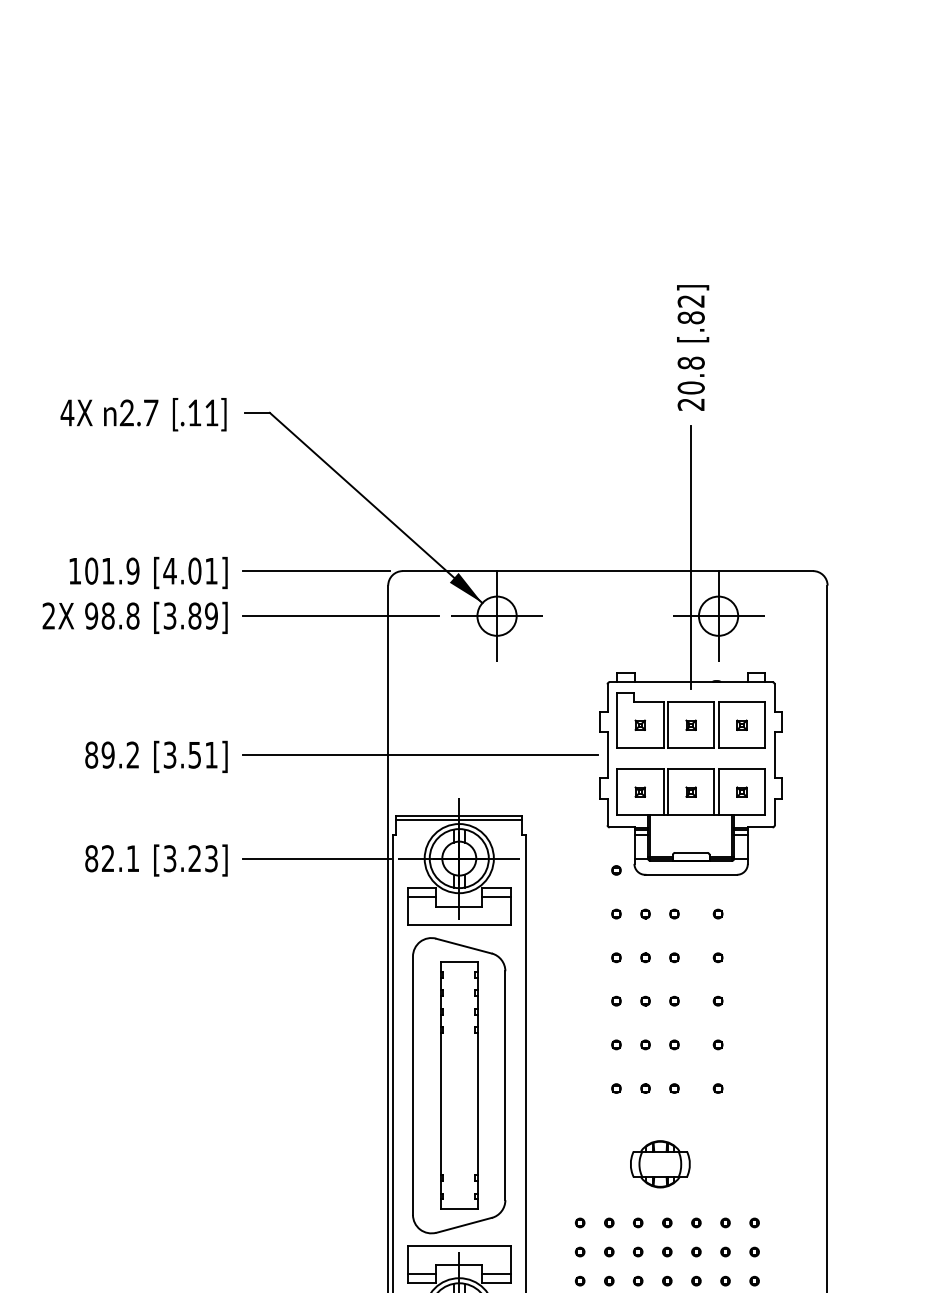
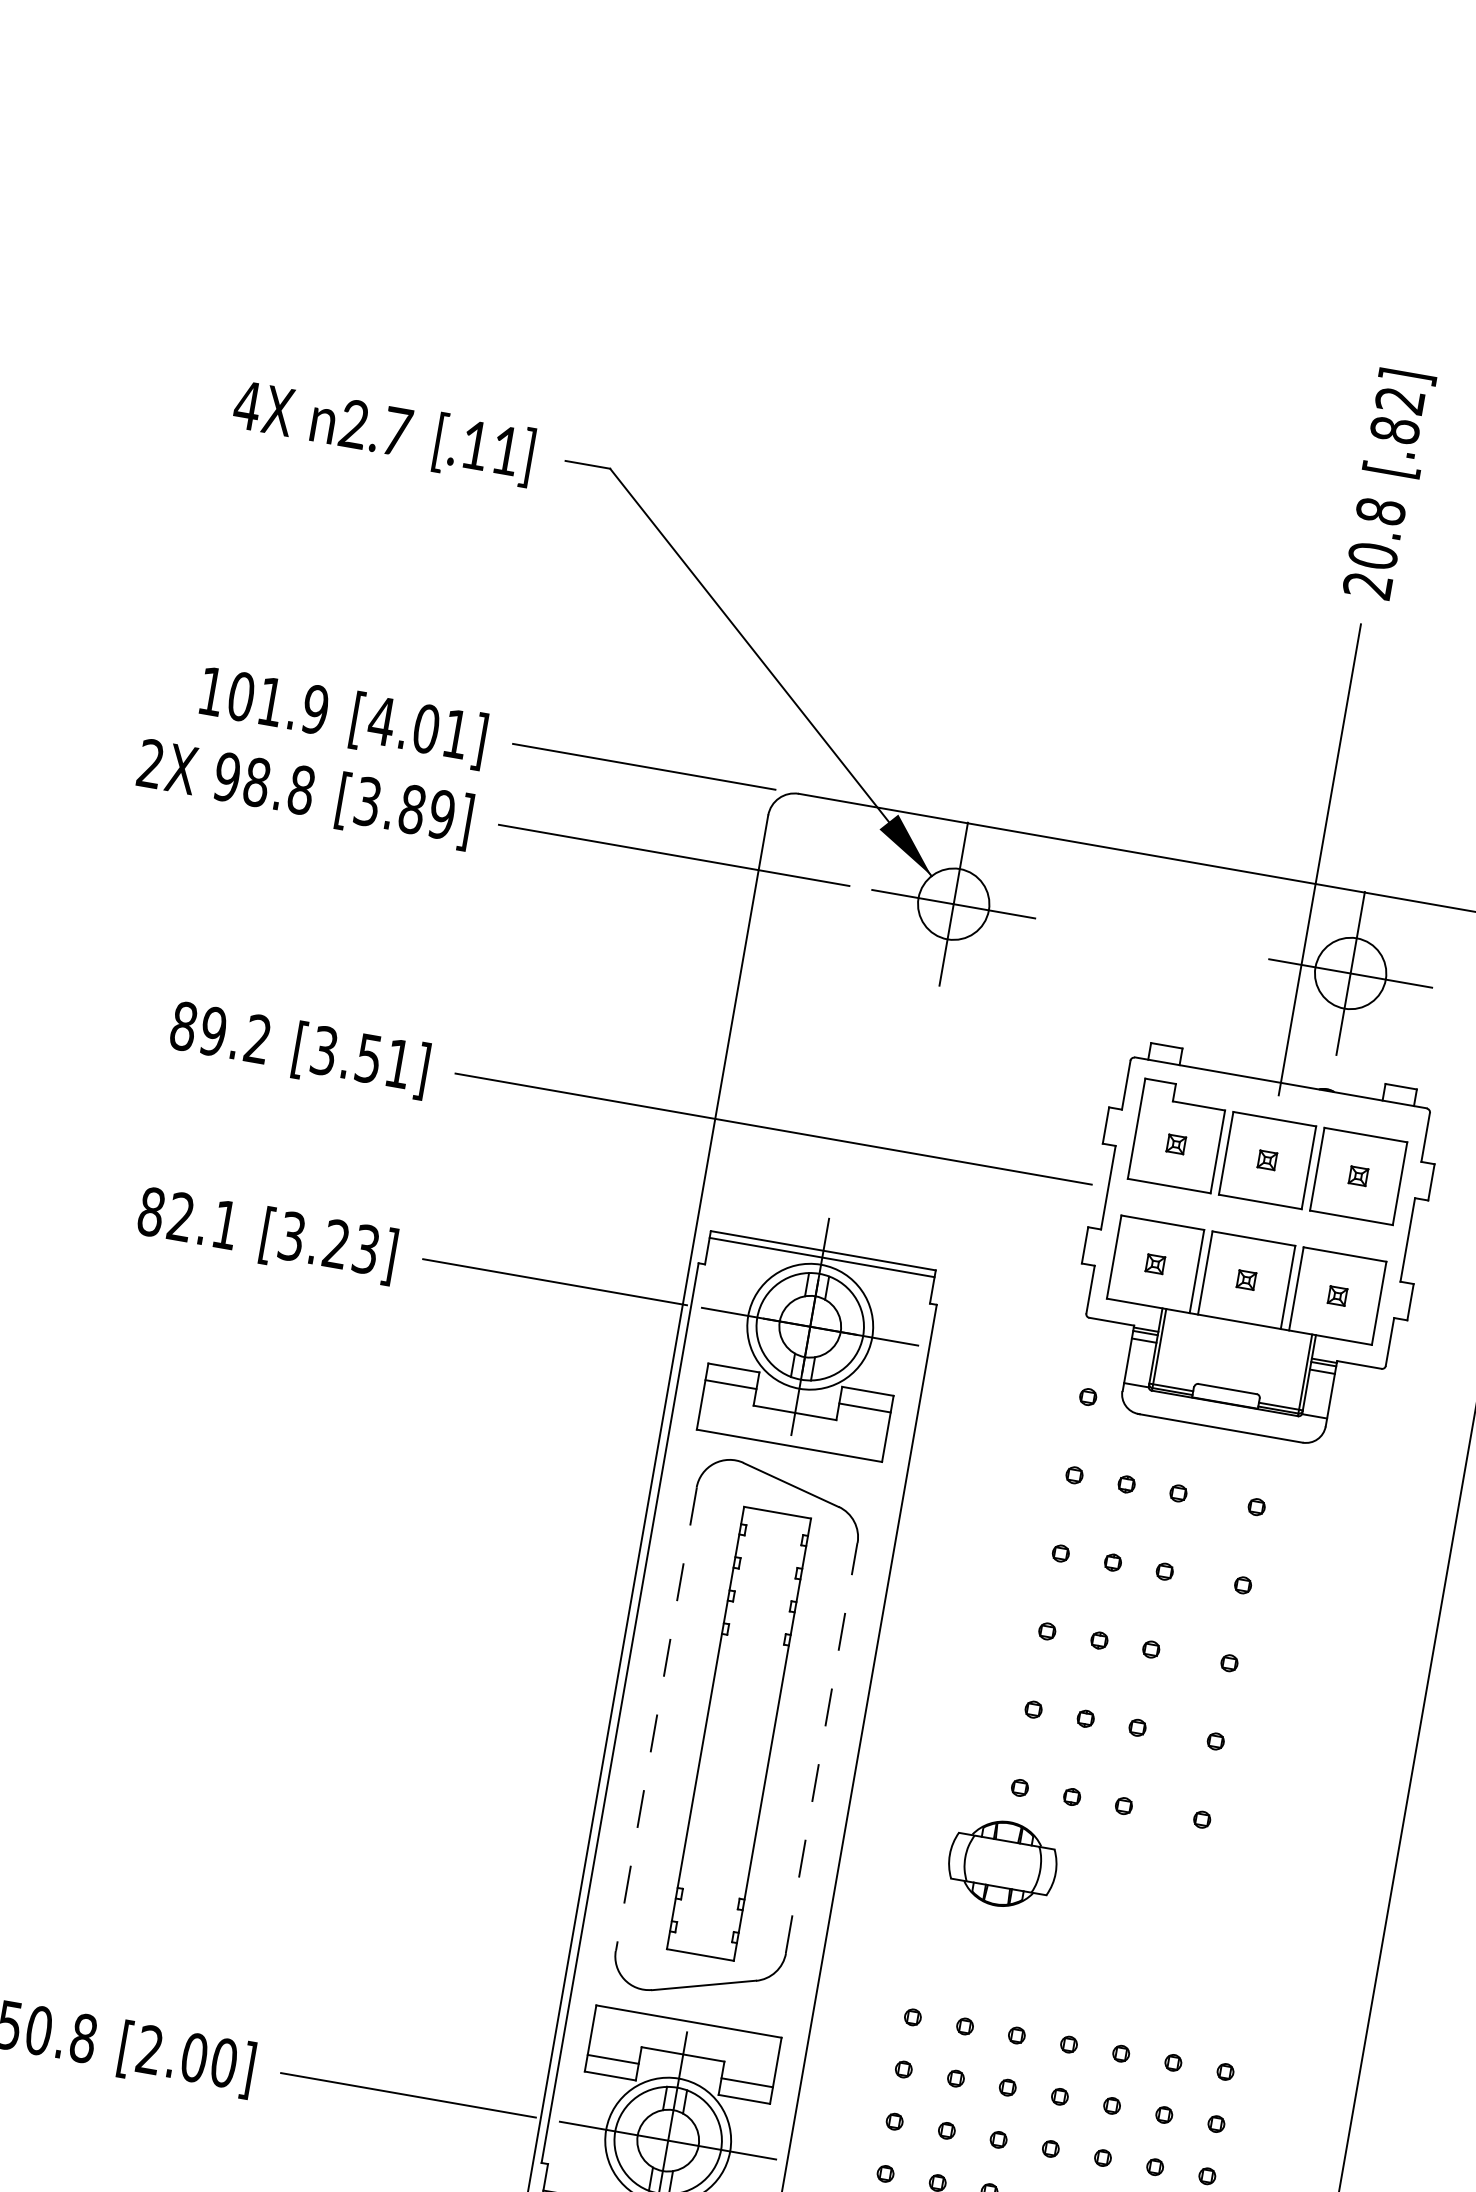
line: (505, 1085) -> (822, 1747), solid -> dashed
line: (413, 1086) -> (656, 1720), solid -> dashed
part: (660, 1164) -> (1003, 1864), moved

